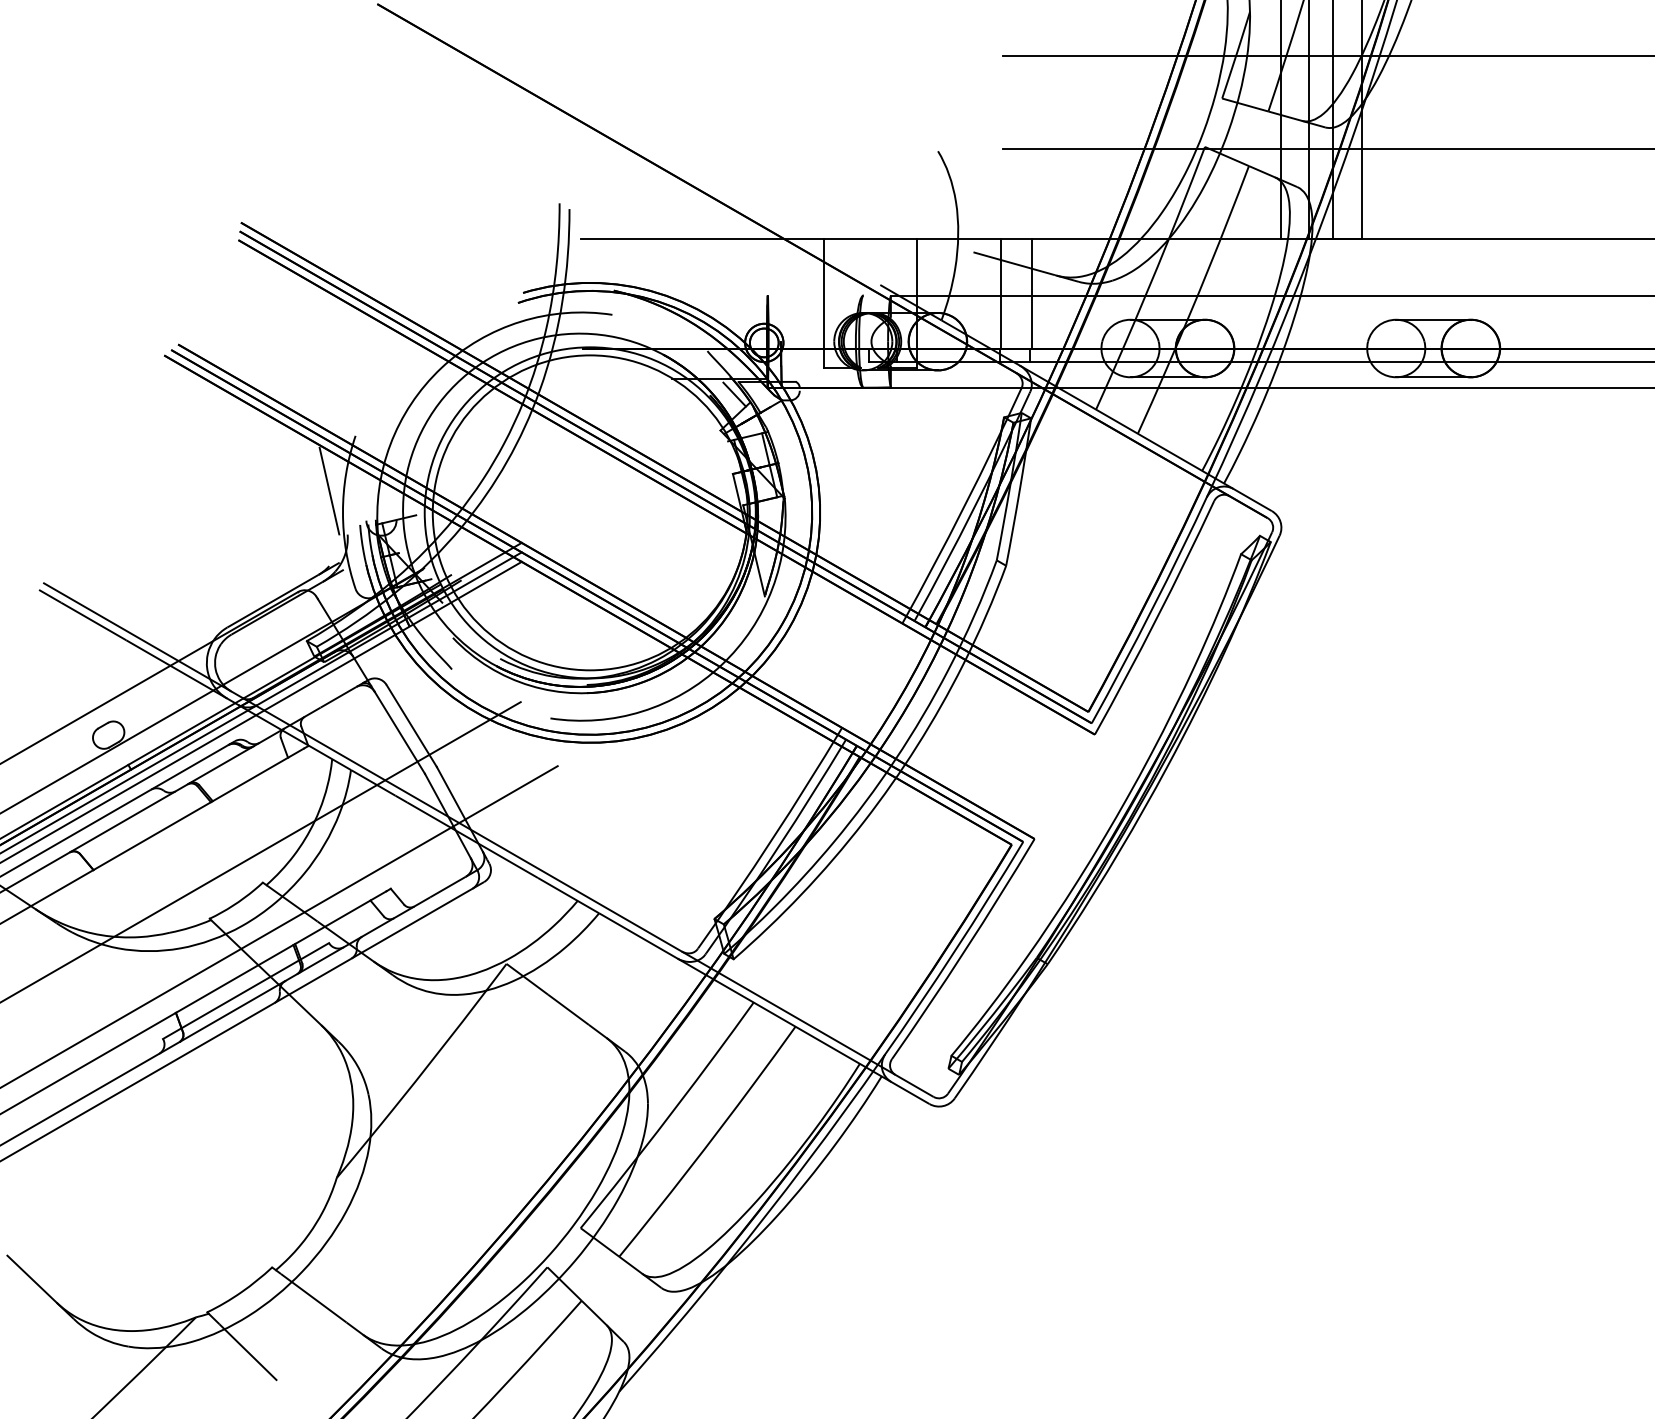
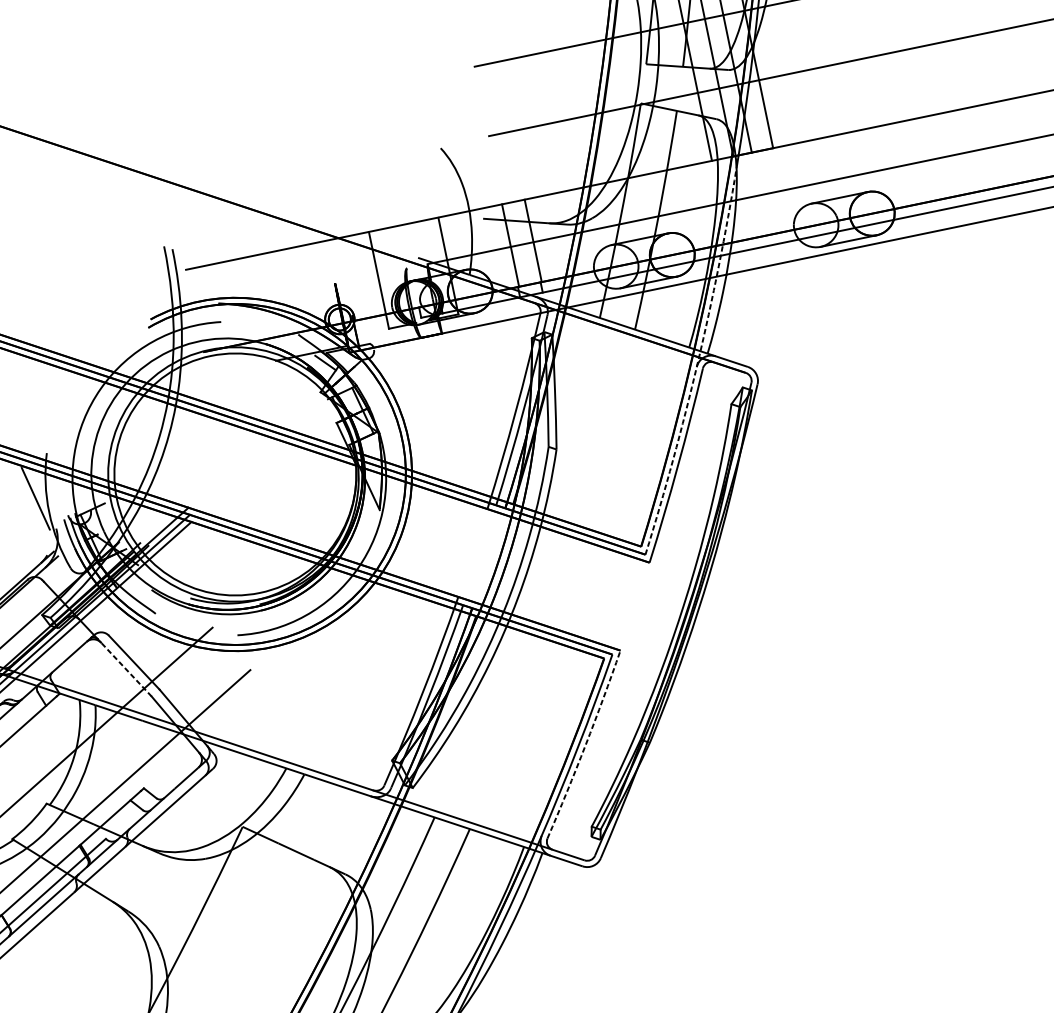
arc: (1208, 492) -> (697, 362), solid -> dashed
line: (399, 732) -> (126, 669), solid -> dashed
arc: (965, 950) -> (585, 745), solid -> dashed

